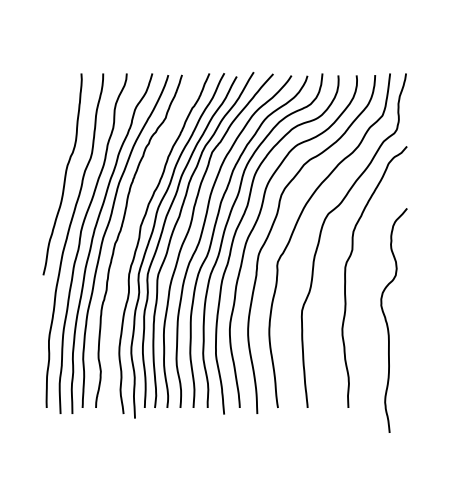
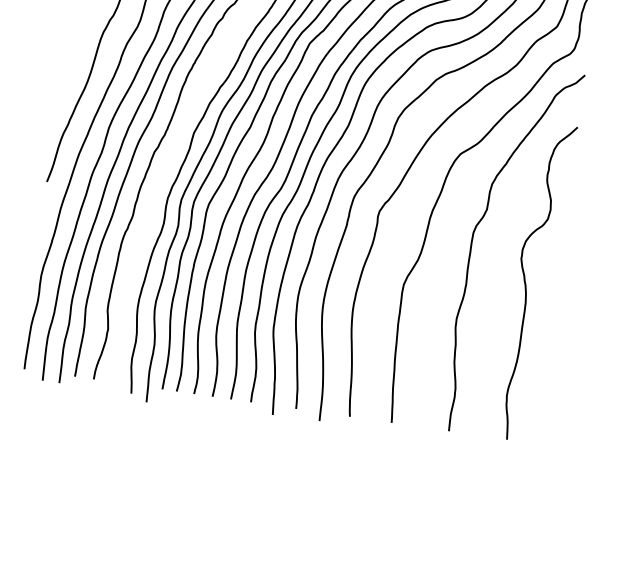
curve: (387, 321) -> (526, 282), moved

